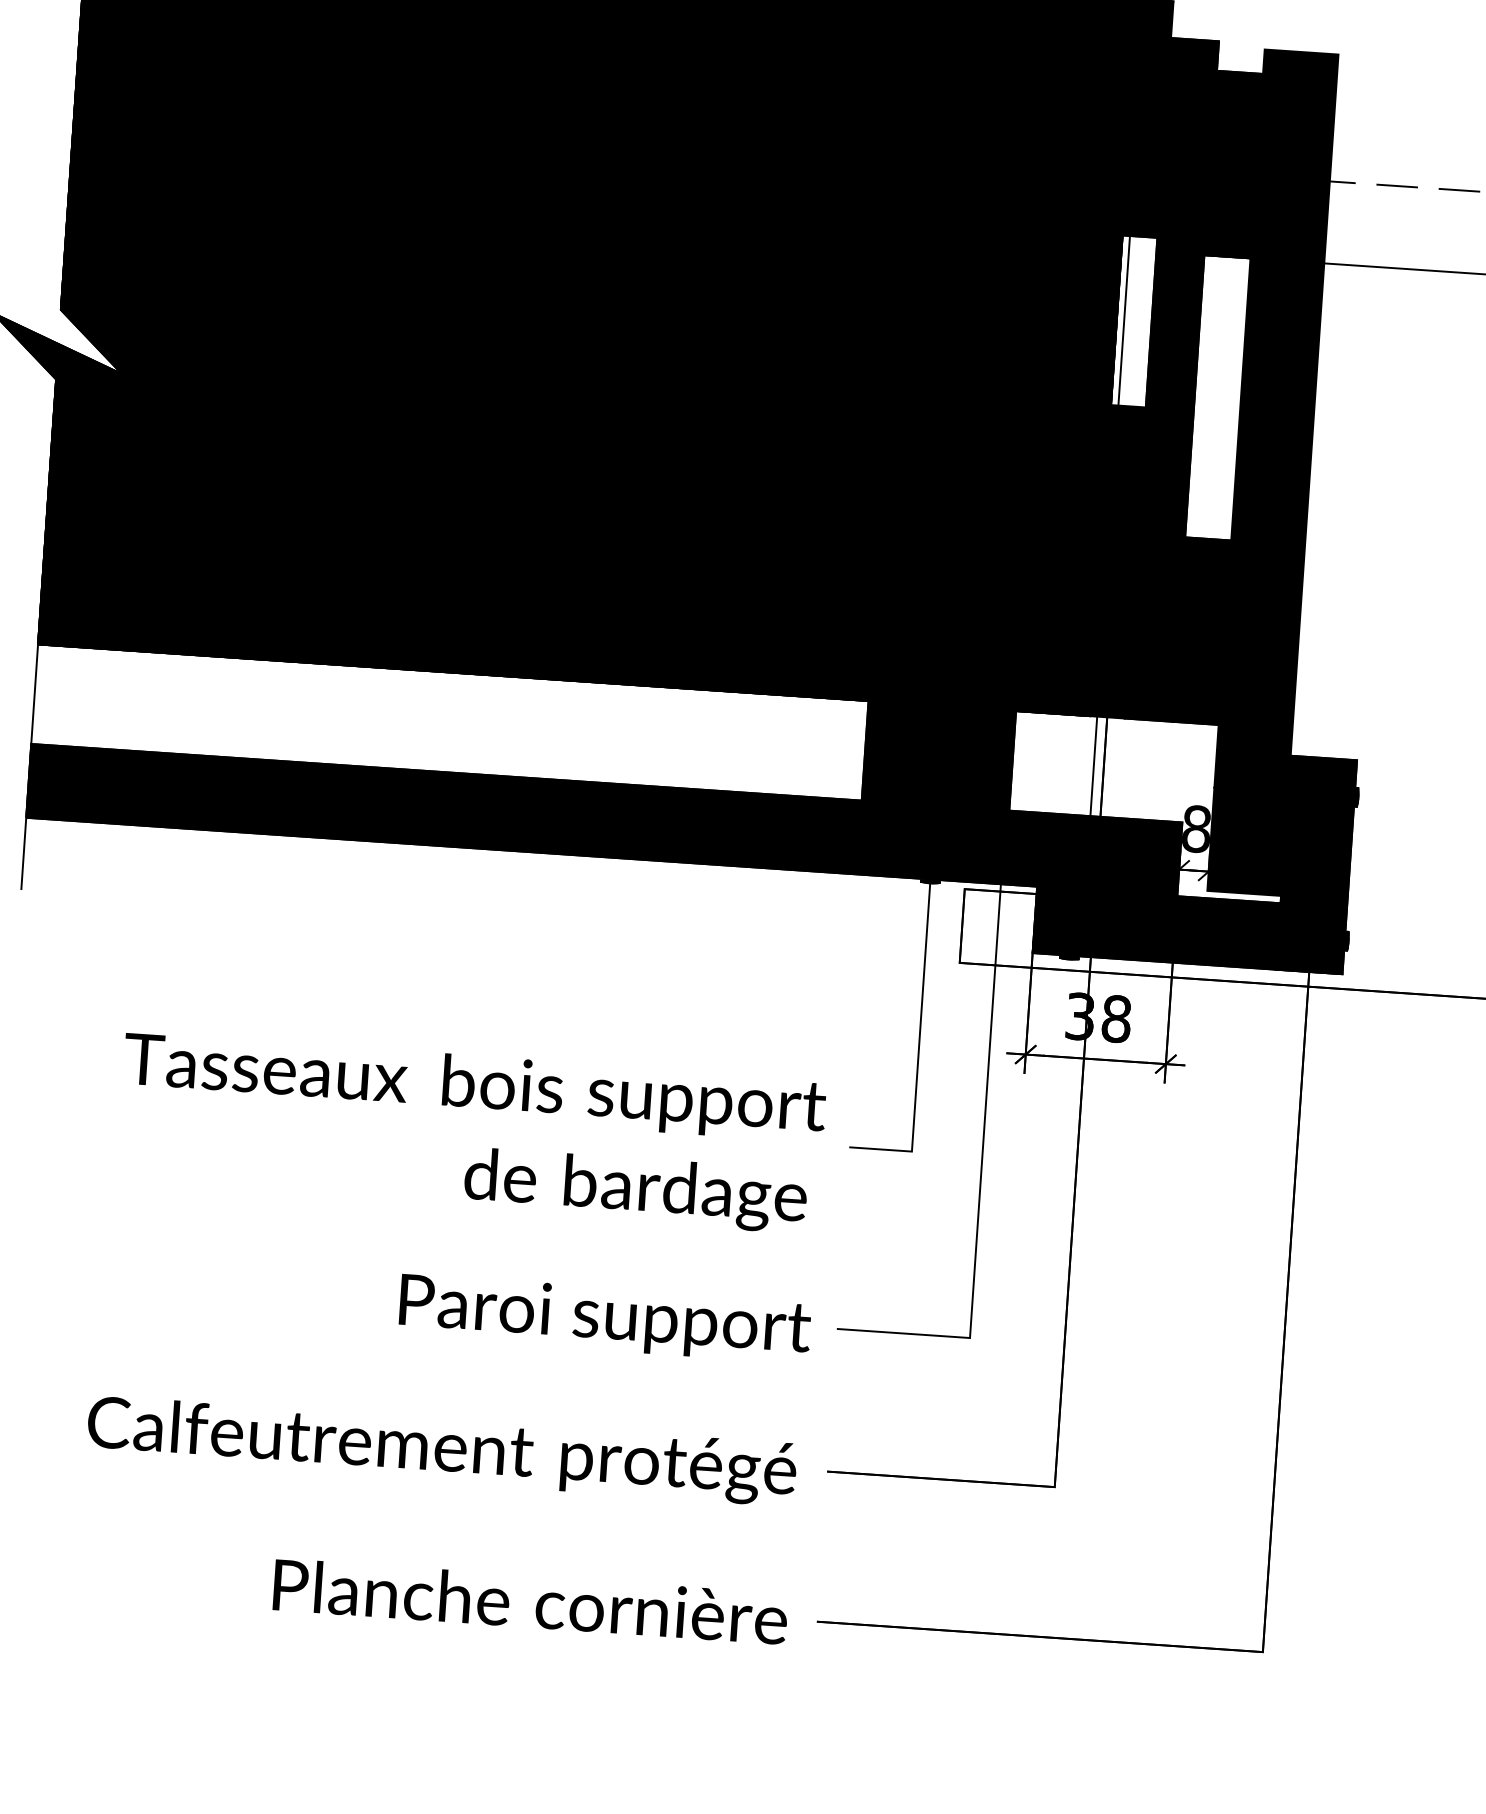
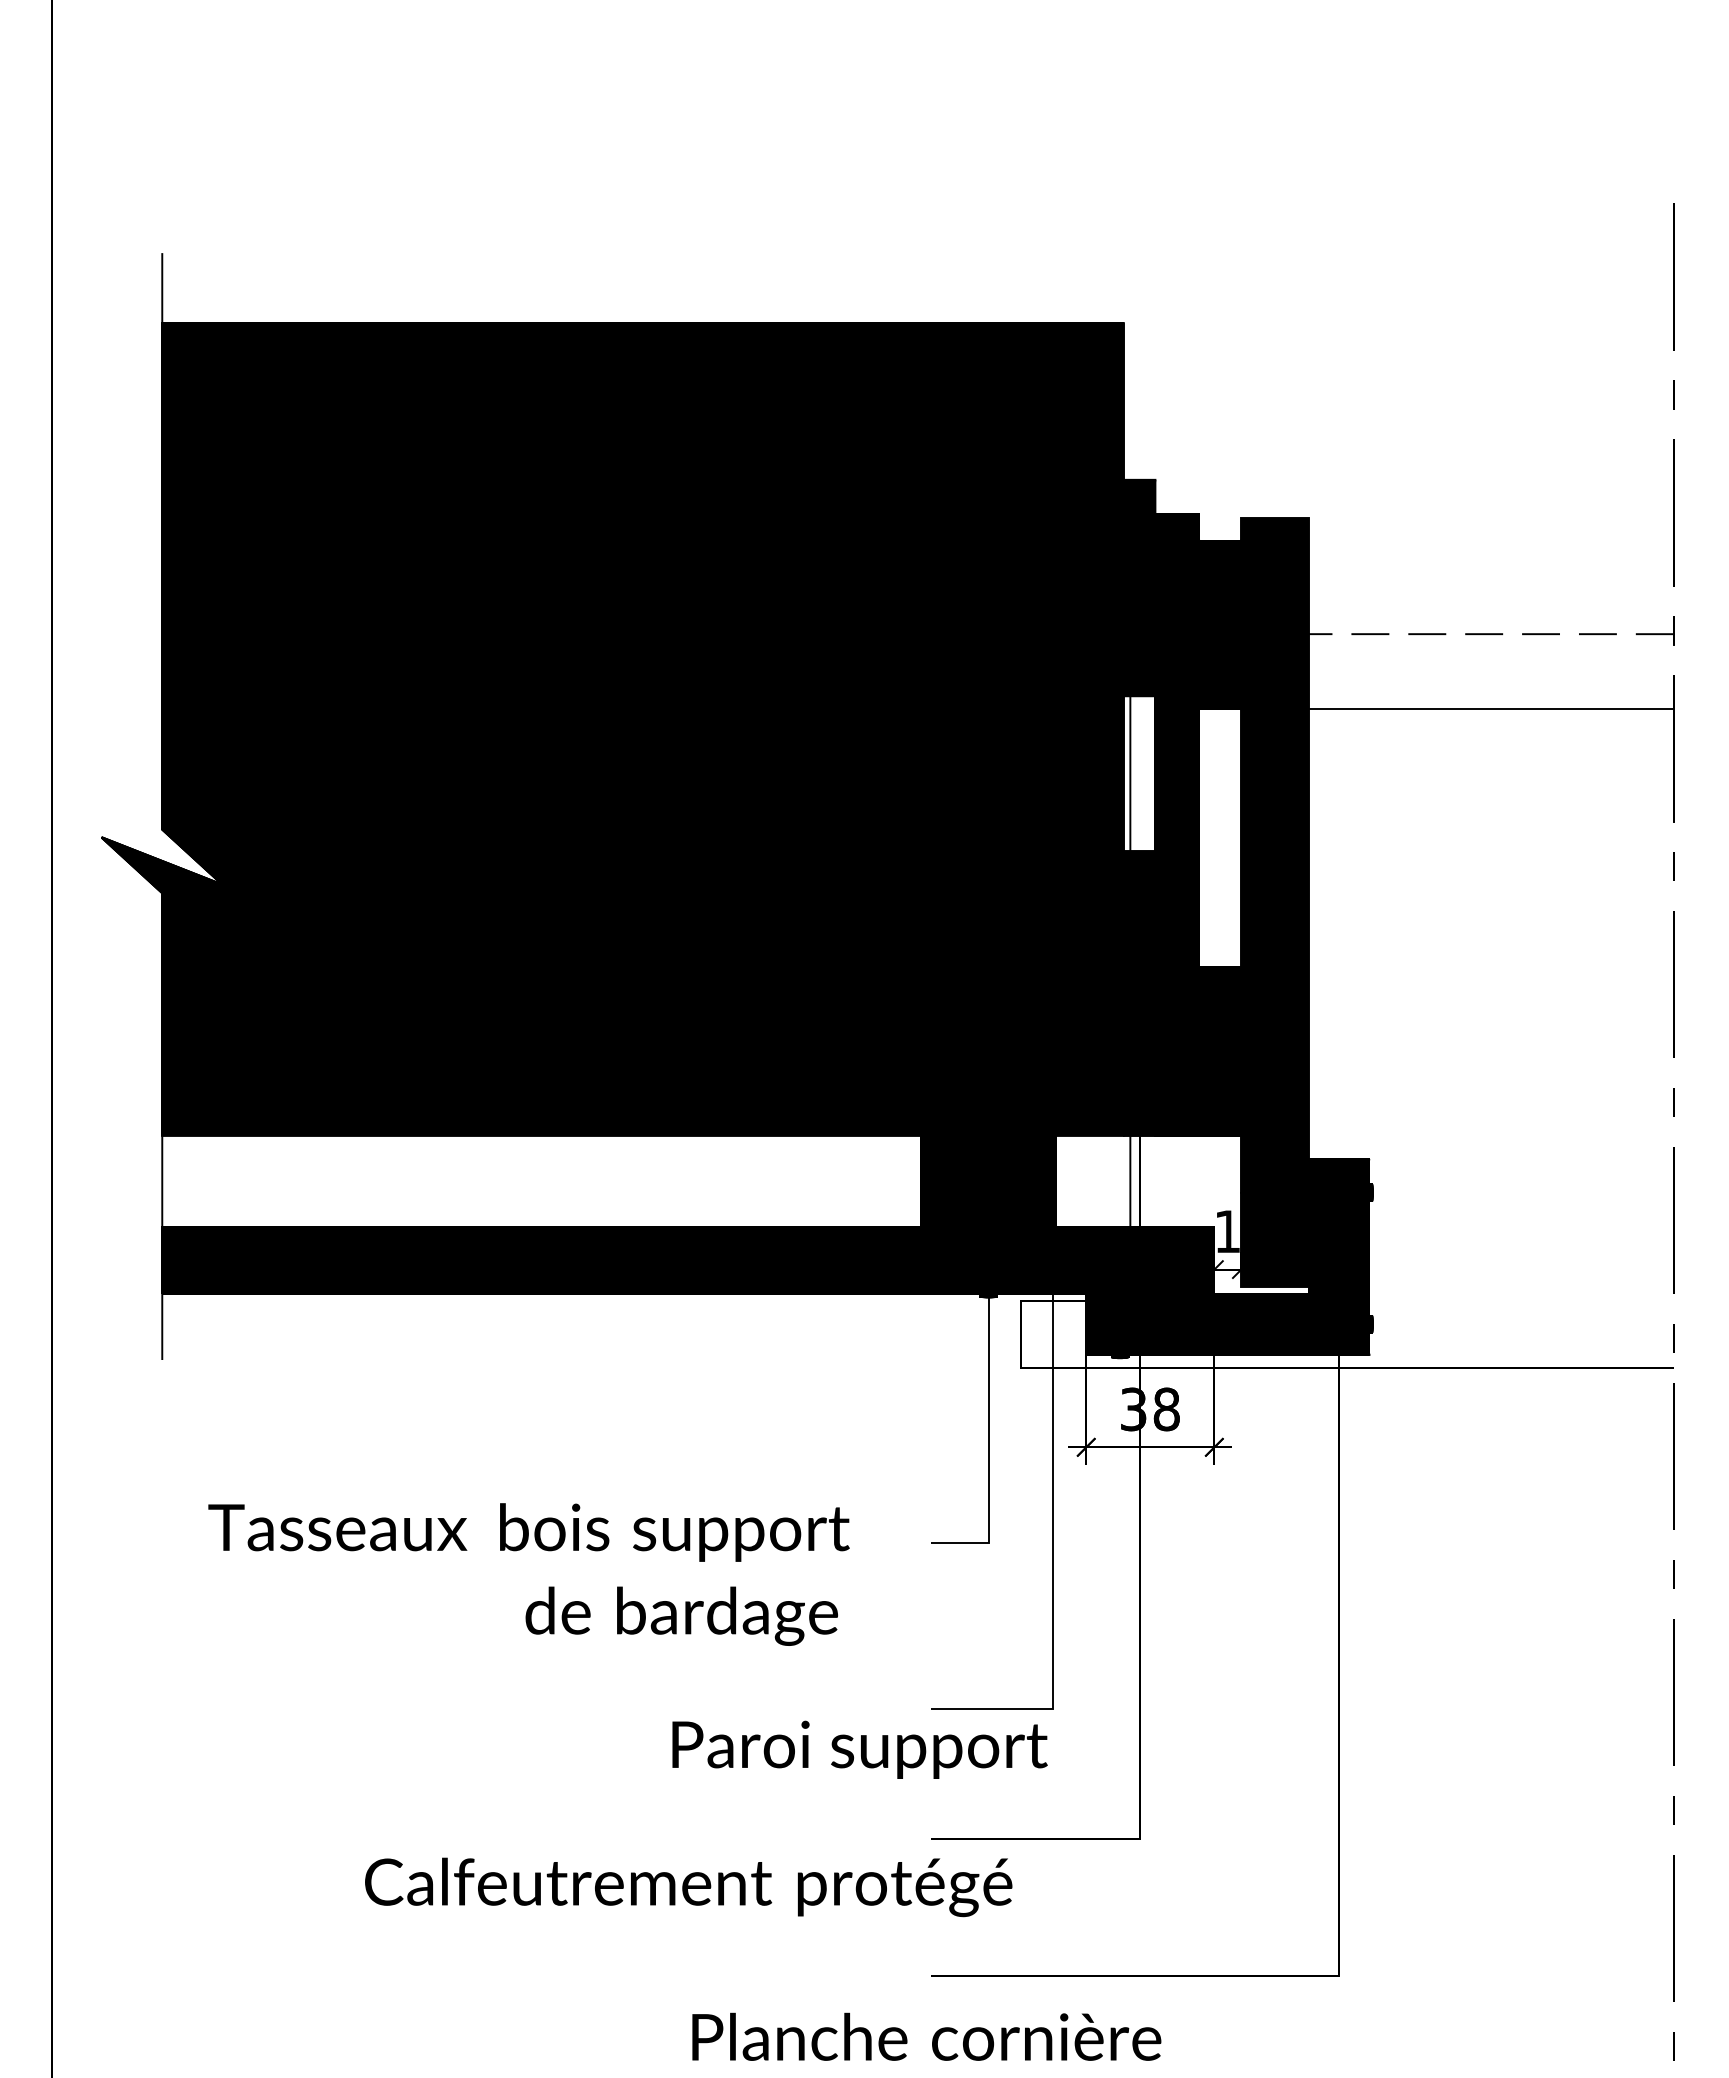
text: (1196, 828) -> (1227, 1231), 8 -> 1
text: (471, 1133) -> (528, 1574), moved
text: (604, 1318) -> (859, 1749), moved
text: (441, 1451) -> (688, 1887), moved
text: (530, 1601) -> (926, 2036), moved

